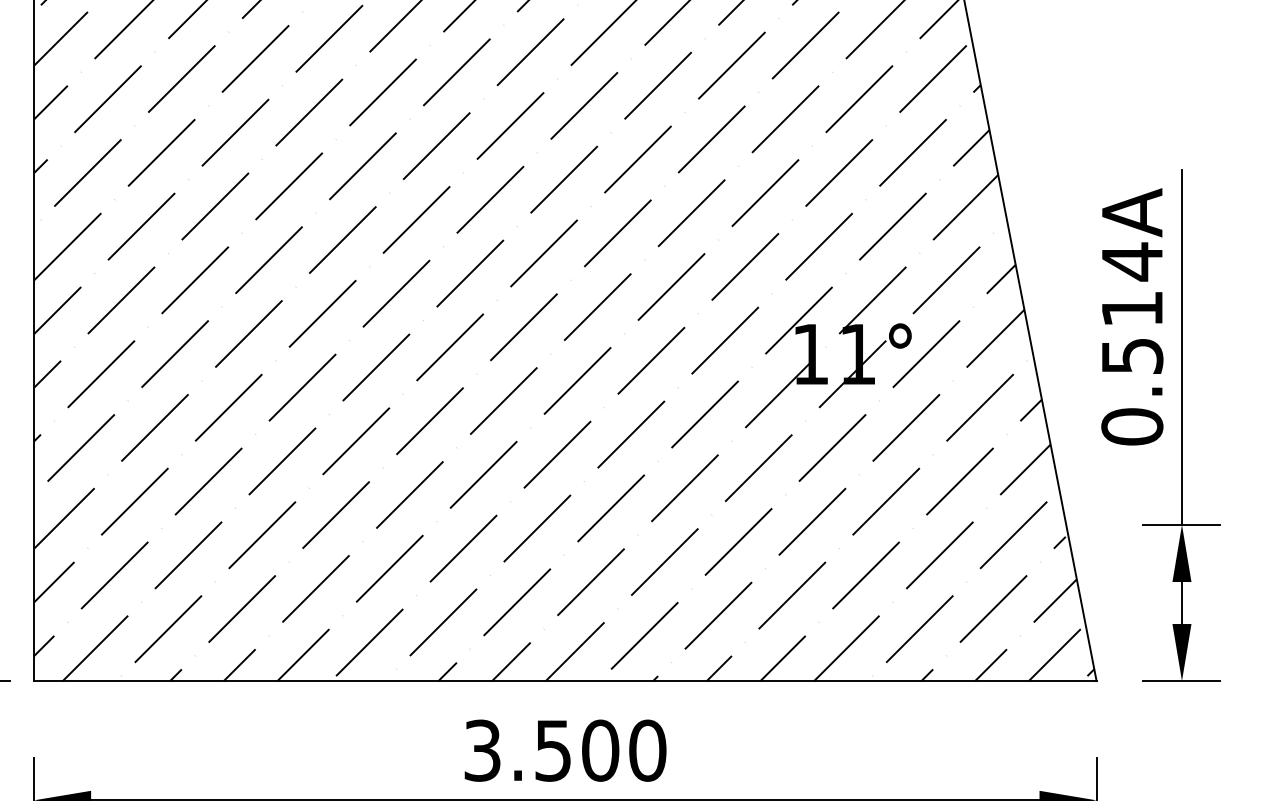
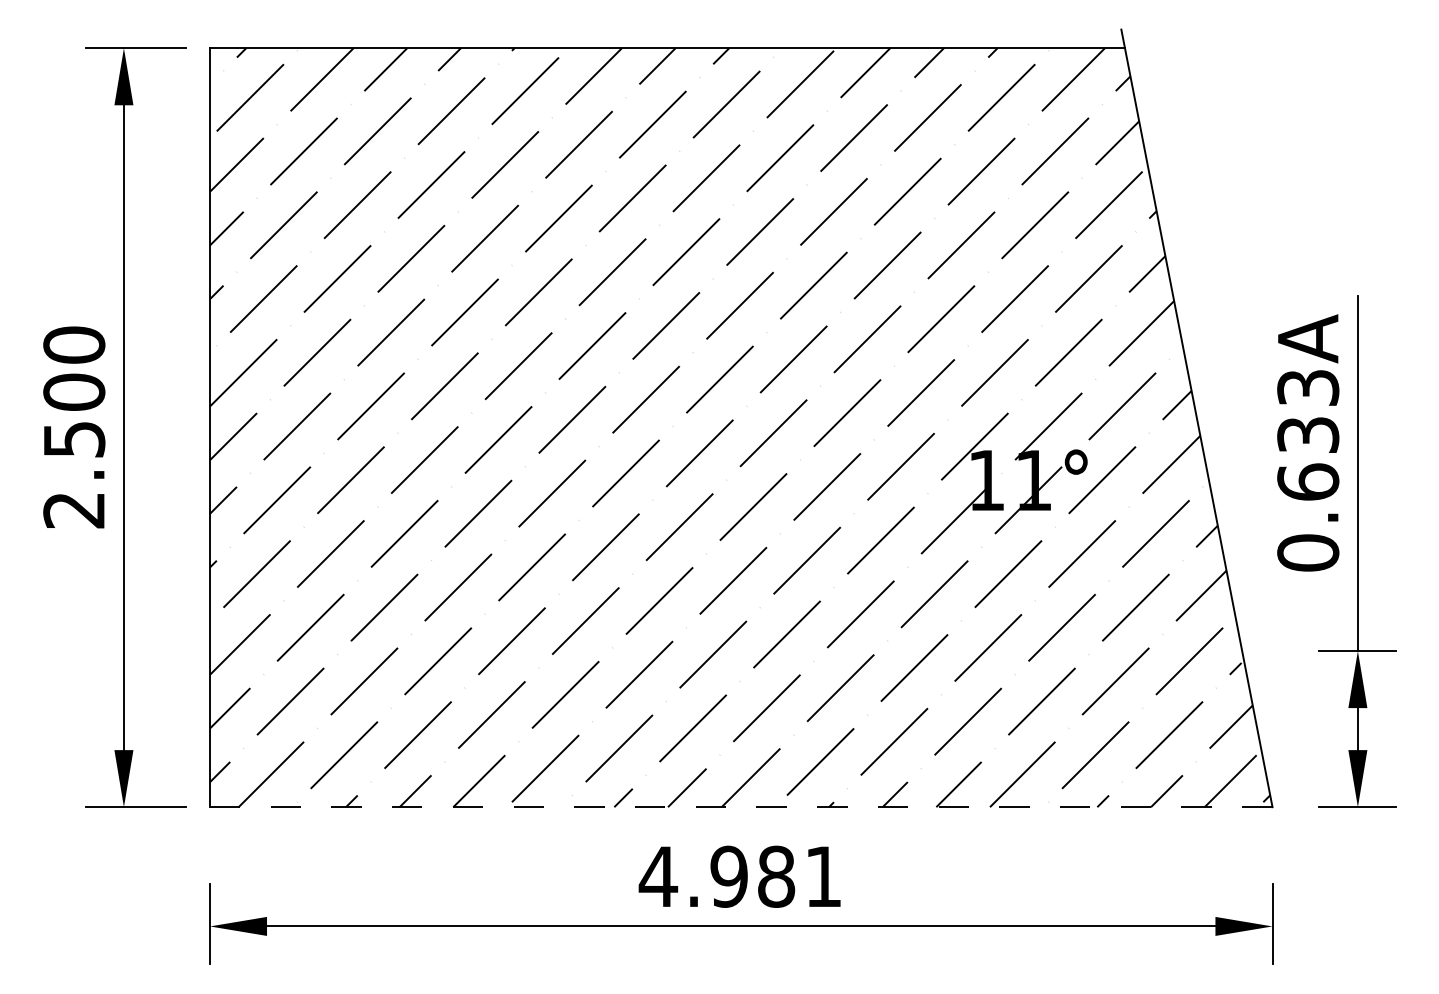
text: (1132, 308) -> (1308, 434), 0.514A -> 0.633A
line: (565, 681) -> (741, 807), solid -> dashed
text: (564, 750) -> (740, 876), 3.500 -> 4.981

